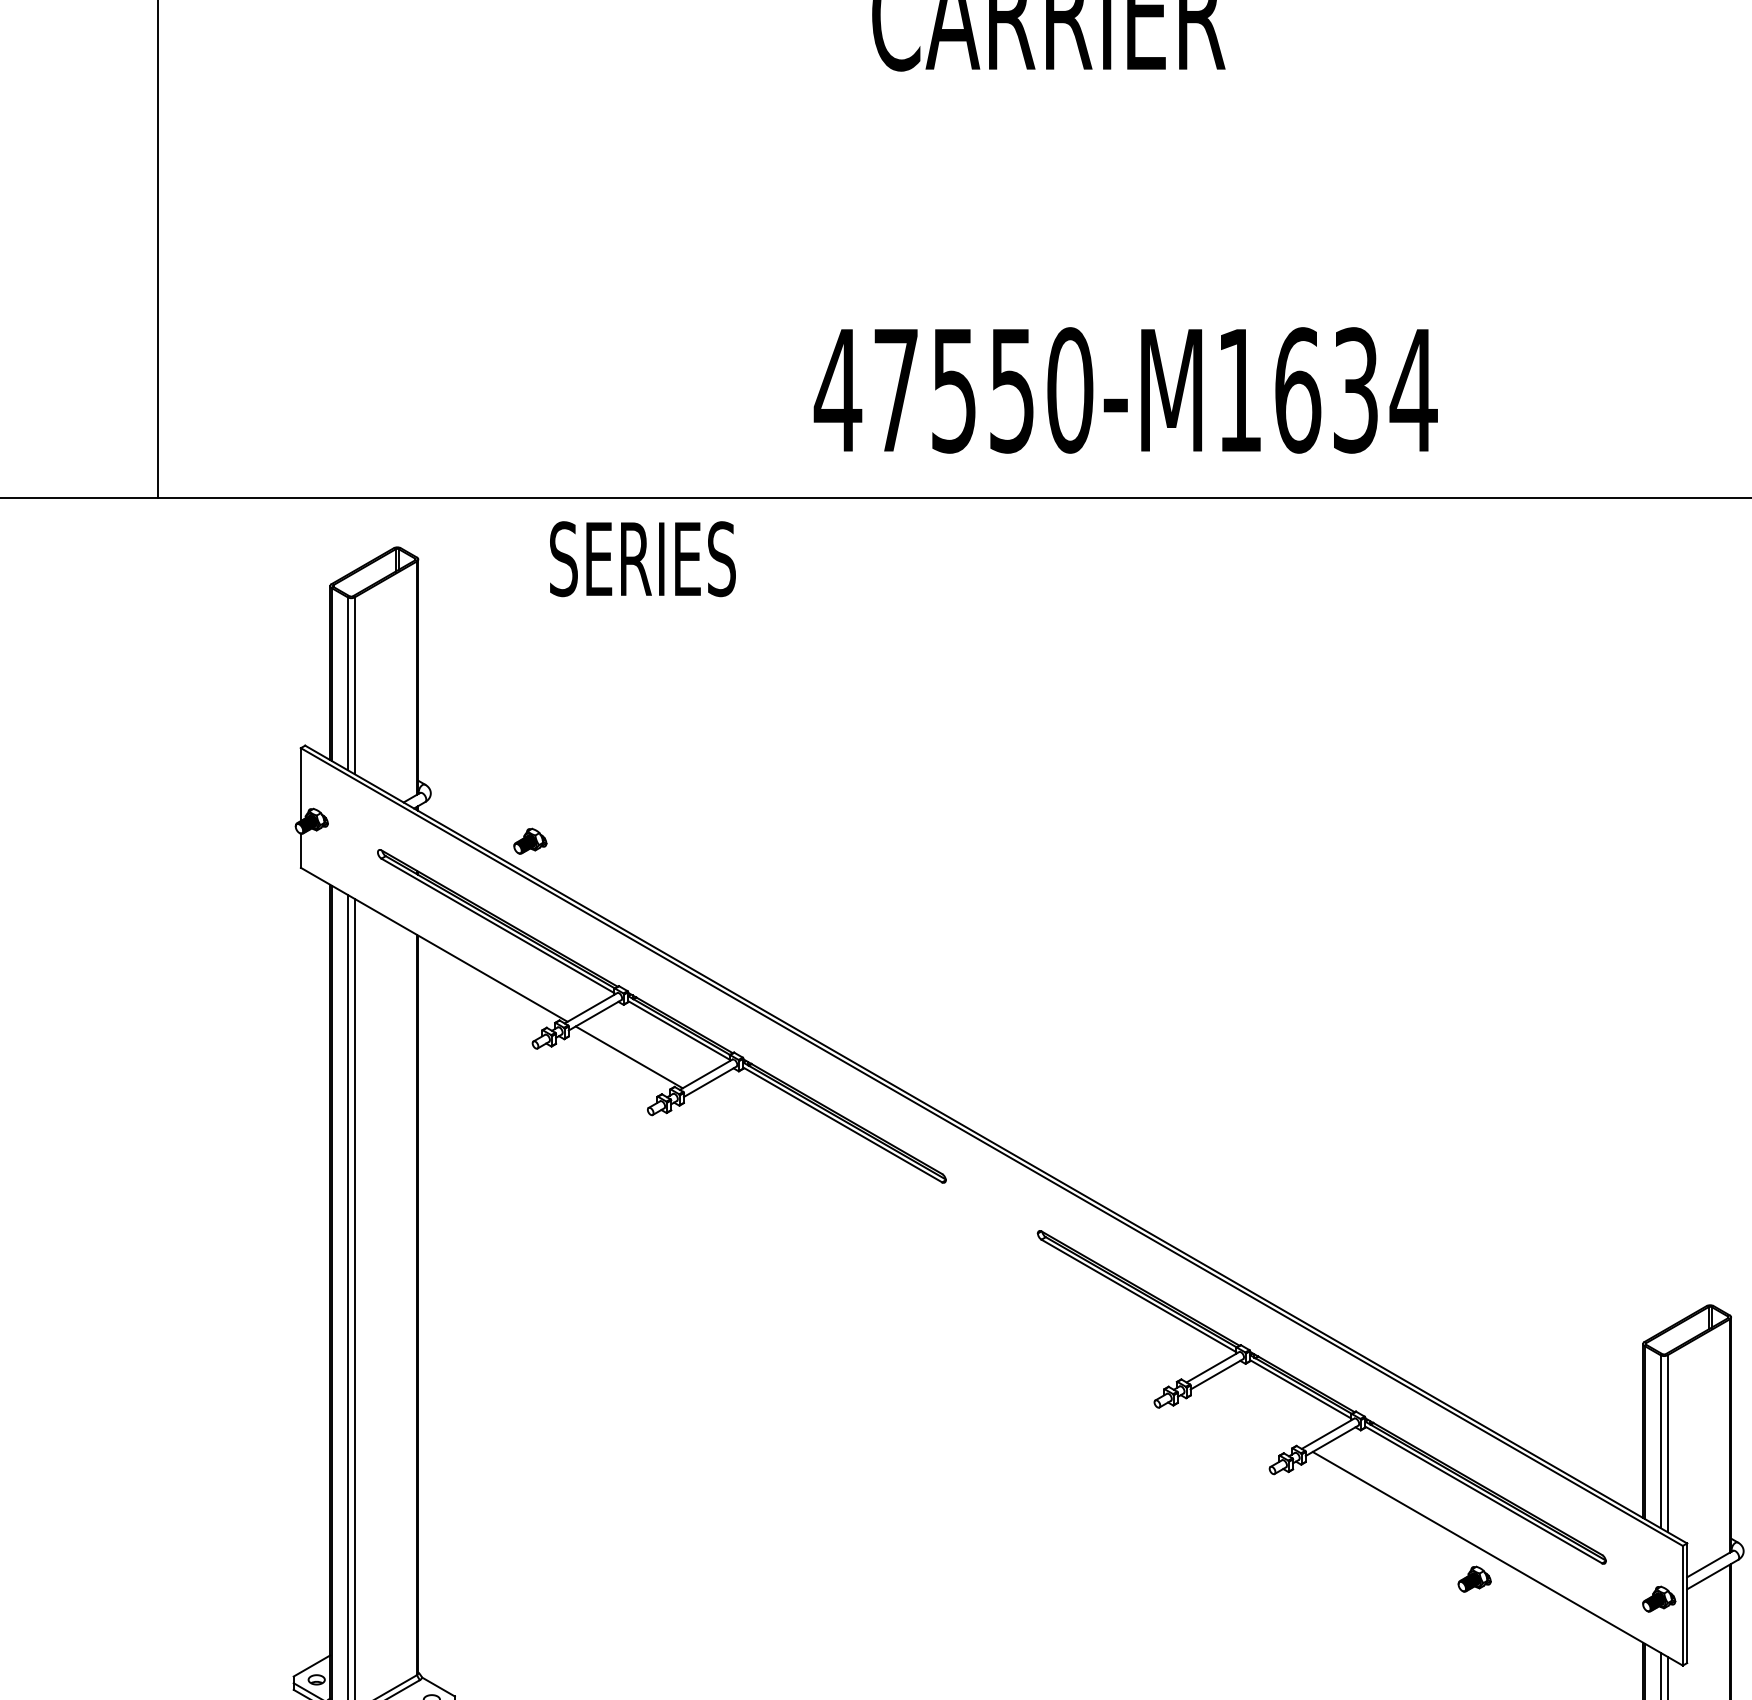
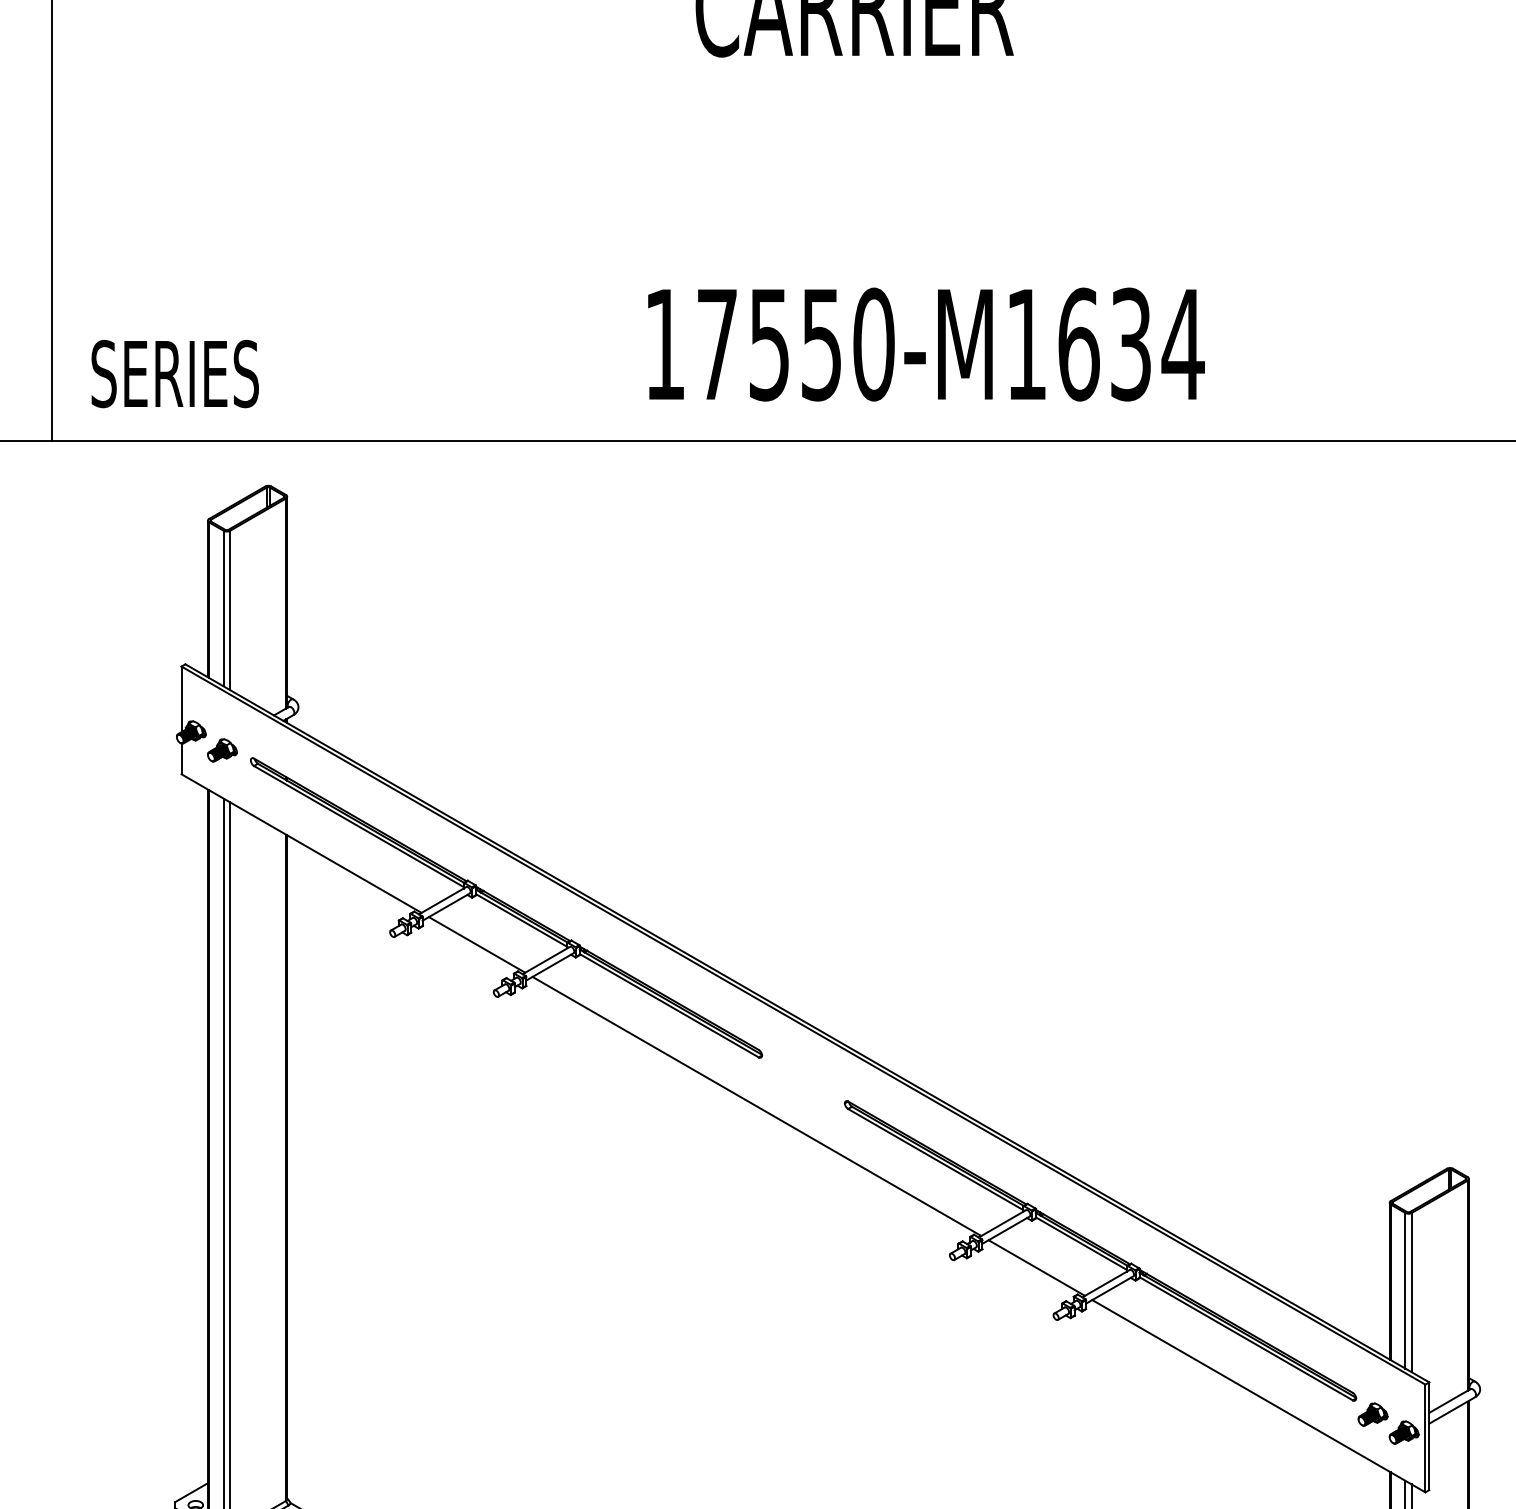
text: (837, 390) -> (664, 344), 47550-M1634 -> 17550-M1634
text: (642, 559) -> (174, 374), moved
part: (530, 840) -> (222, 749), moved
line: (939, 1236) -> (756, 1106), added
line: (1250, 1416) -> (1036, 1268), added
part: (1474, 1578) -> (1372, 1413), moved

